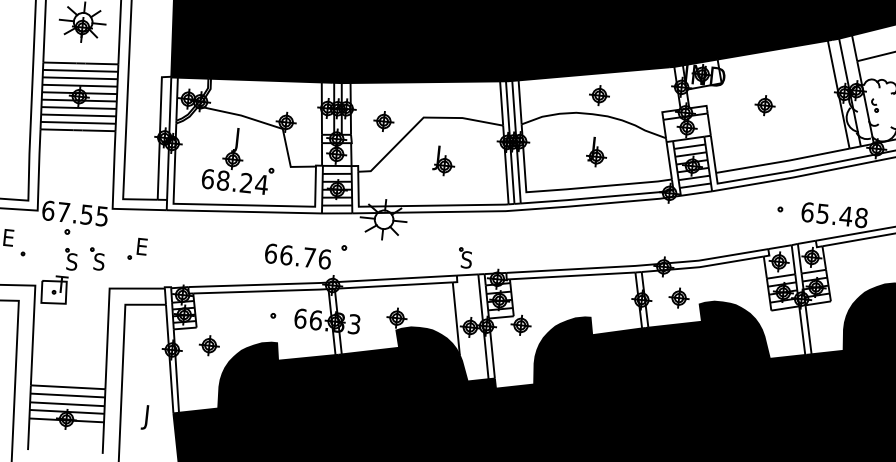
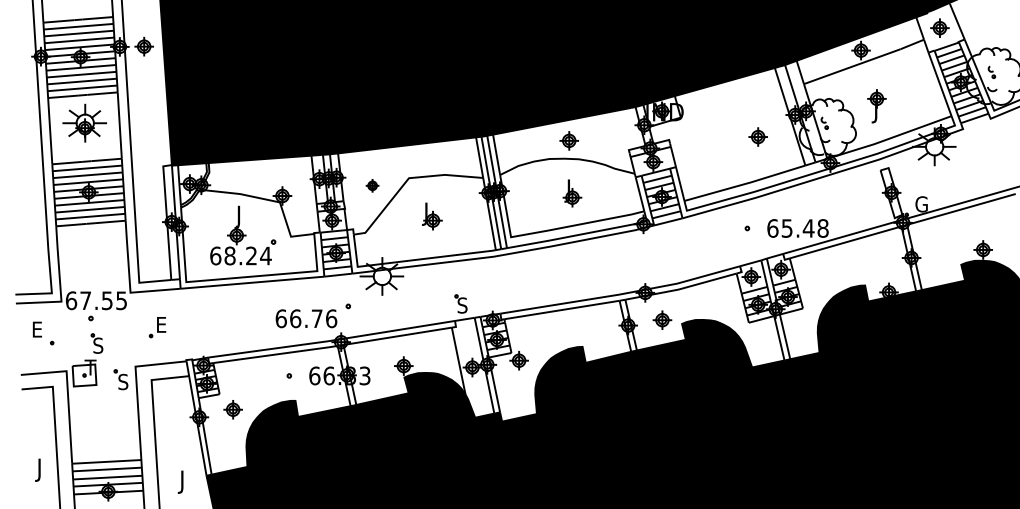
part: (764, 104) -> (757, 136), moved
part: (383, 121) -> (372, 185), size x0.7
part: (96, 258) -> (120, 379), moved

